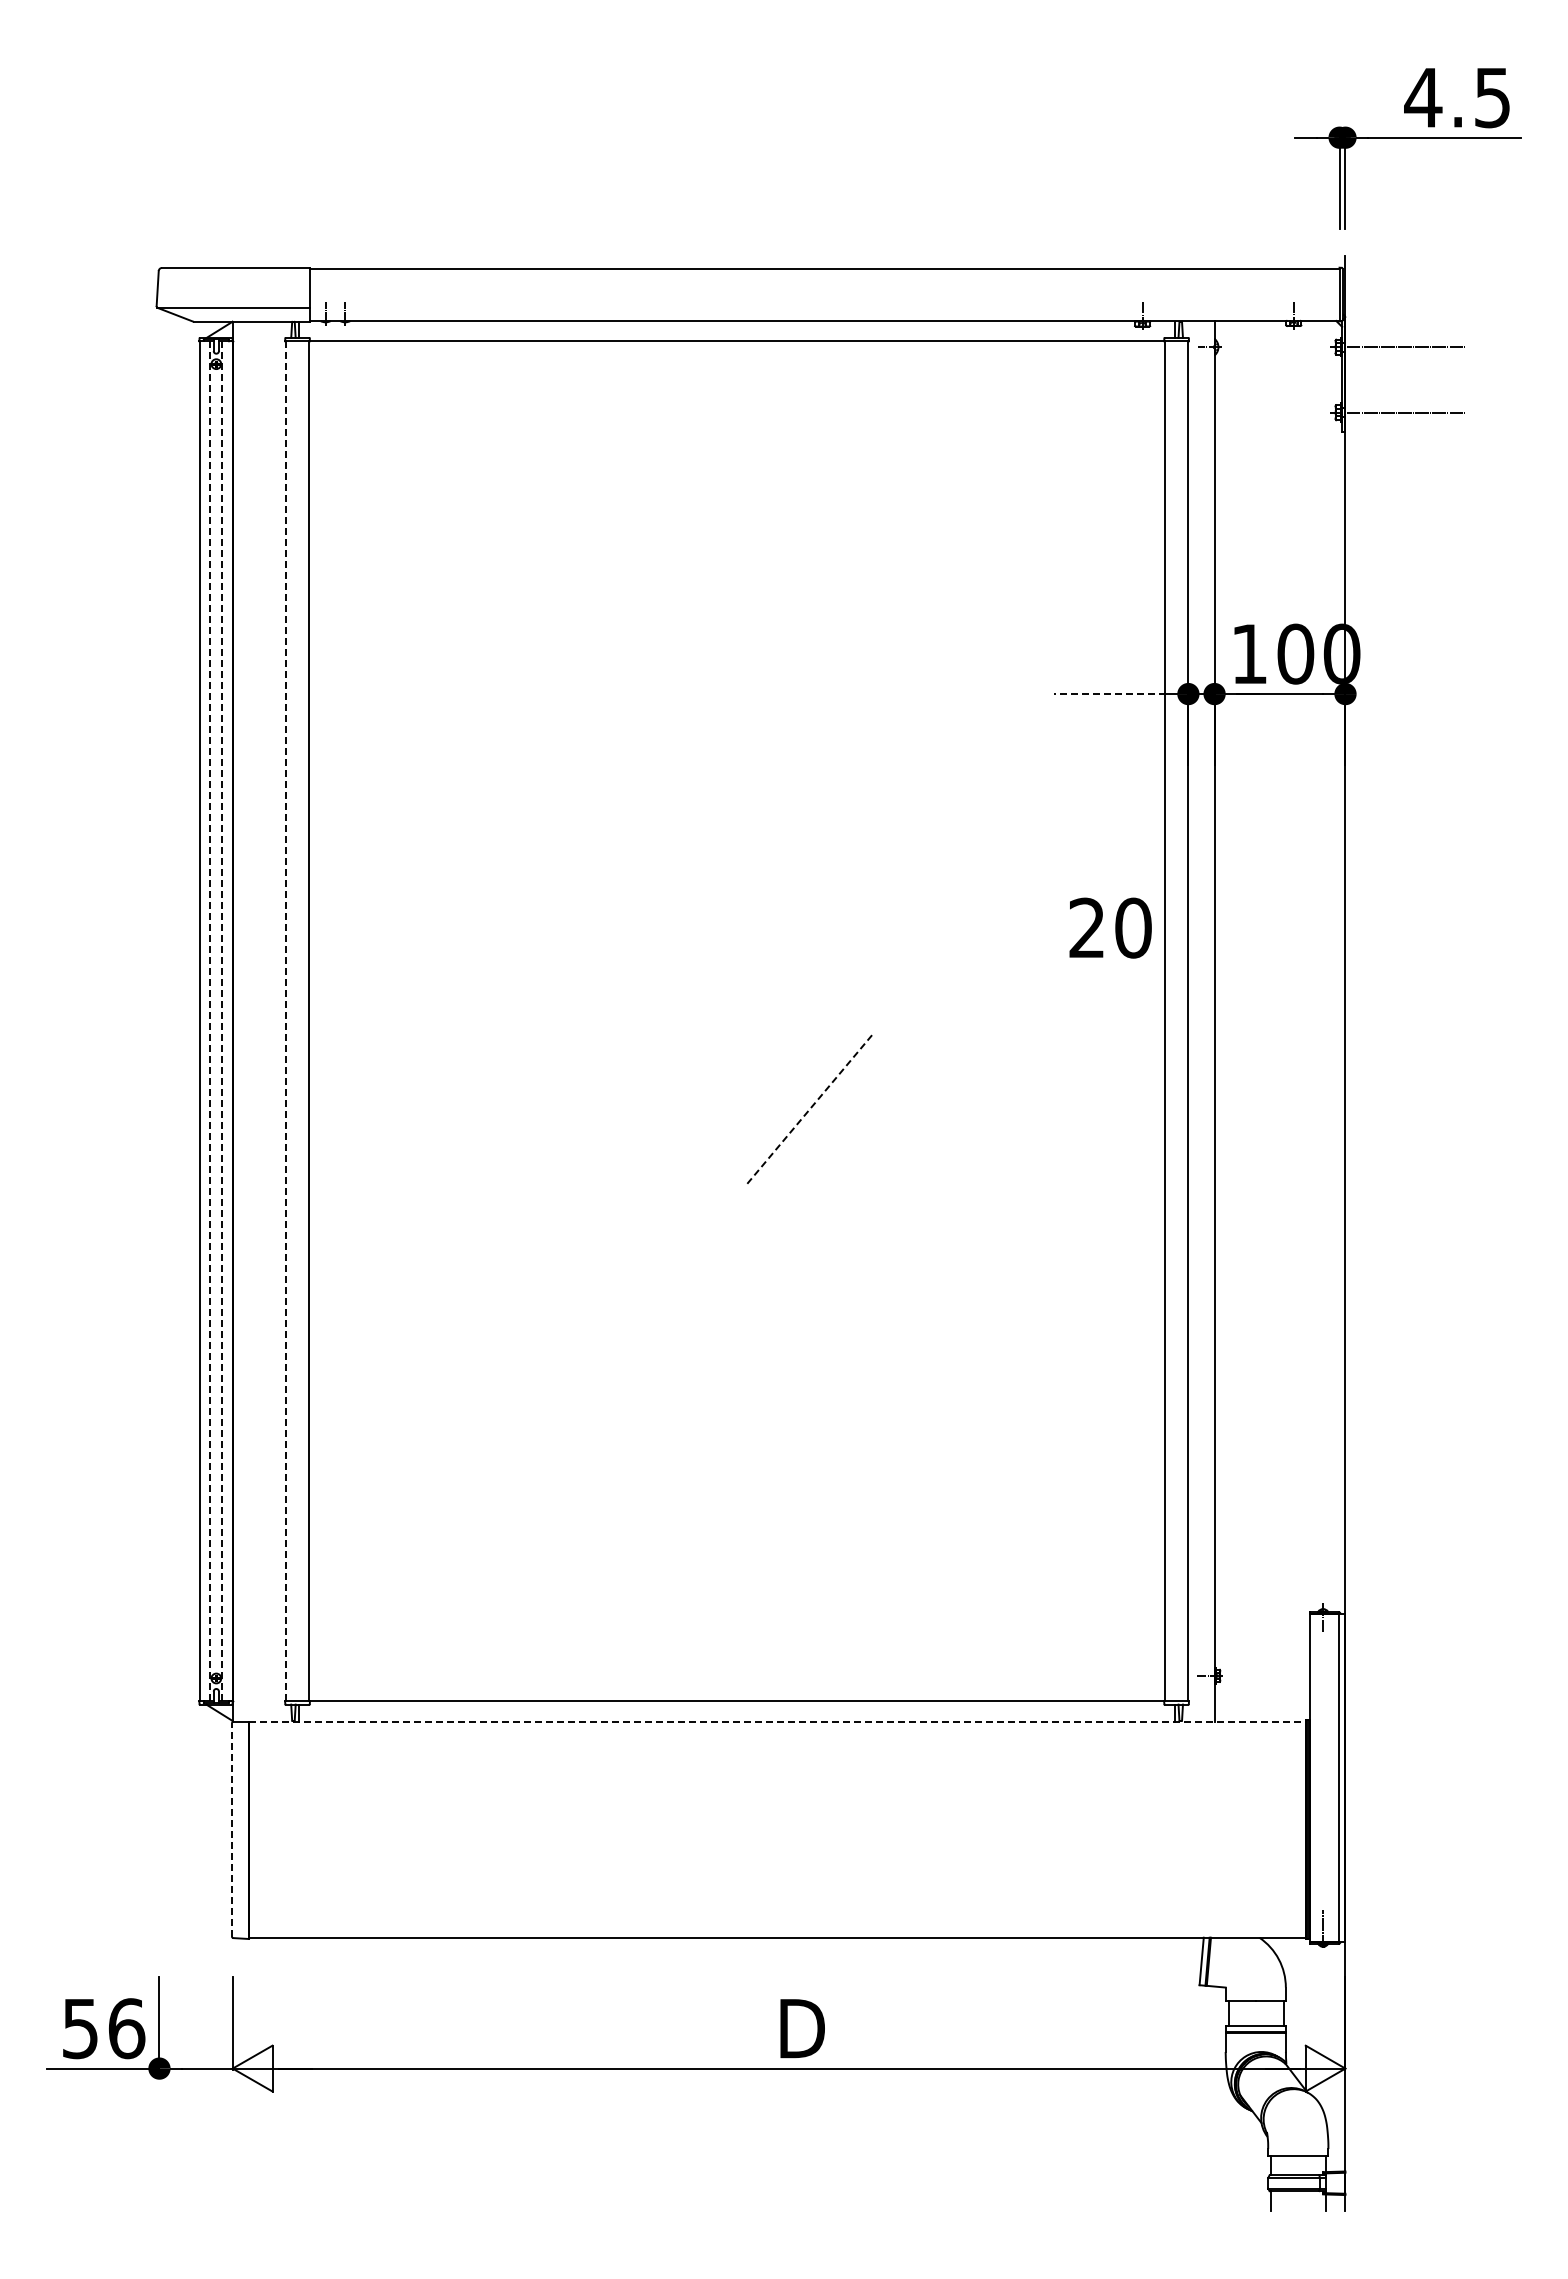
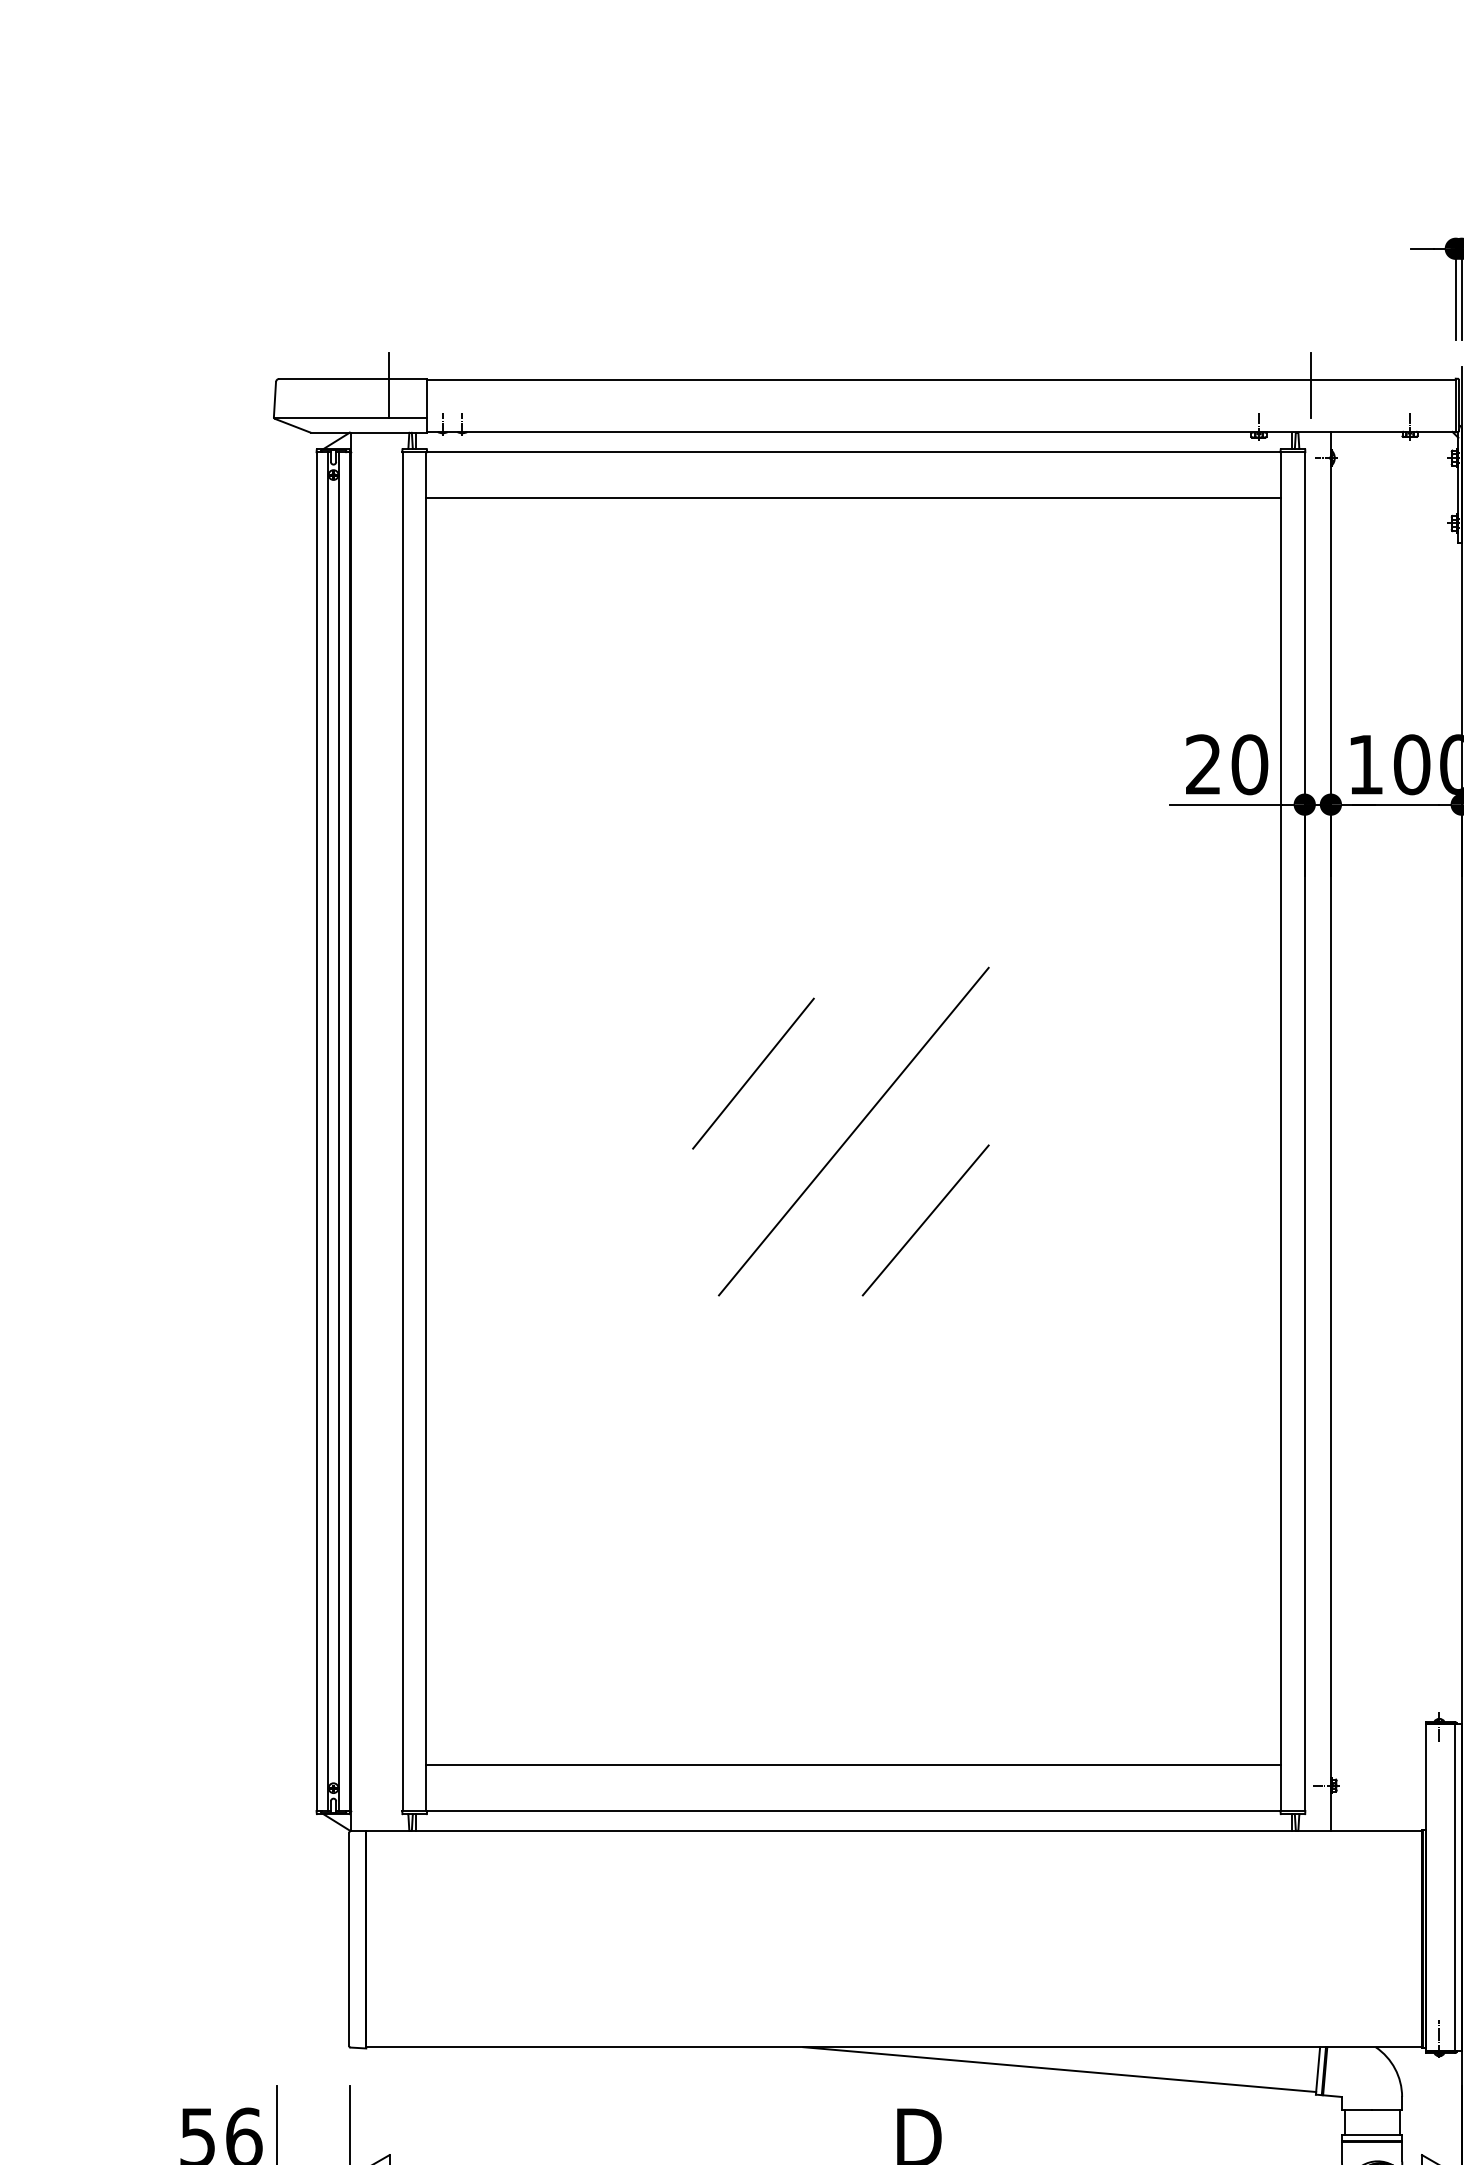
line: (271, 274) -> (388, 385), added
line: (1194, 274) -> (1310, 385), added
line: (736, 387) -> (853, 498), added
line: (1109, 694) -> (1225, 805), dashed -> solid
text: (1110, 927) -> (1226, 764), moved
line: (636, 963) -> (753, 1073), added
line: (210, 1020) -> (327, 1130), dashed -> solid
line: (222, 1020) -> (339, 1130), dashed -> solid
line: (285, 1020) -> (402, 1130), dashed -> solid
line: (737, 1021) -> (854, 1131), added
line: (809, 1110) -> (926, 1220), dashed -> solid
line: (736, 1655) -> (853, 1765), added
line: (777, 1721) -> (894, 1831), dashed -> solid
line: (232, 1829) -> (349, 1939), dashed -> solid
line: (942, 1959) -> (1059, 2068), added

